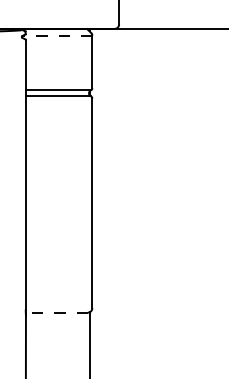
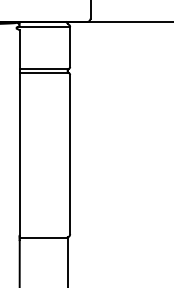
line: (57, 35) -> (43, 27), dashed -> solid
line: (56, 312) -> (42, 237), dashed -> solid

